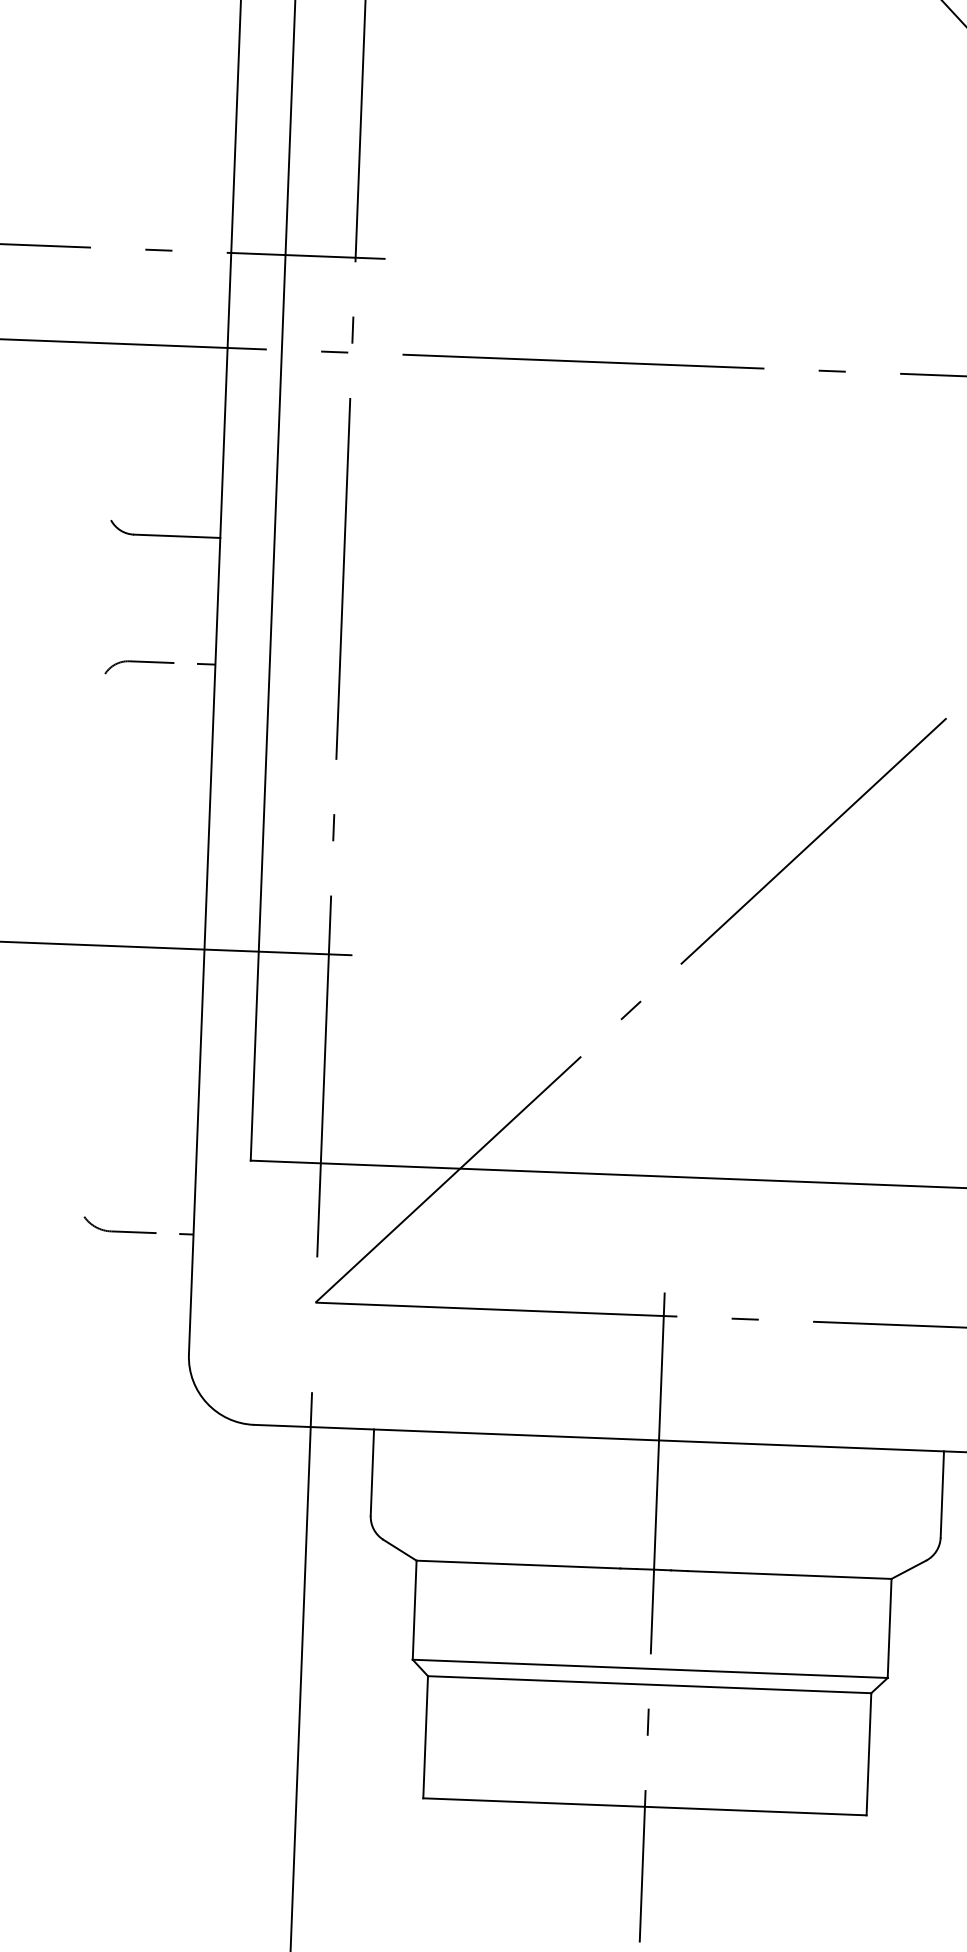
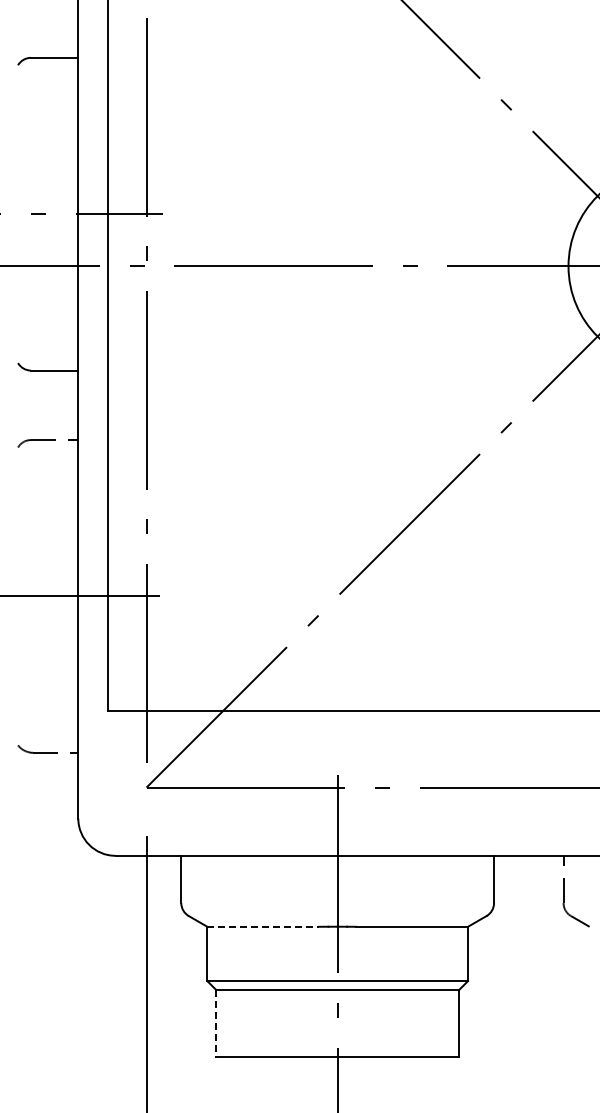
line: (518, 1564) -> (263, 926), solid -> dashed
line: (426, 1737) -> (216, 1023), solid -> dashed

